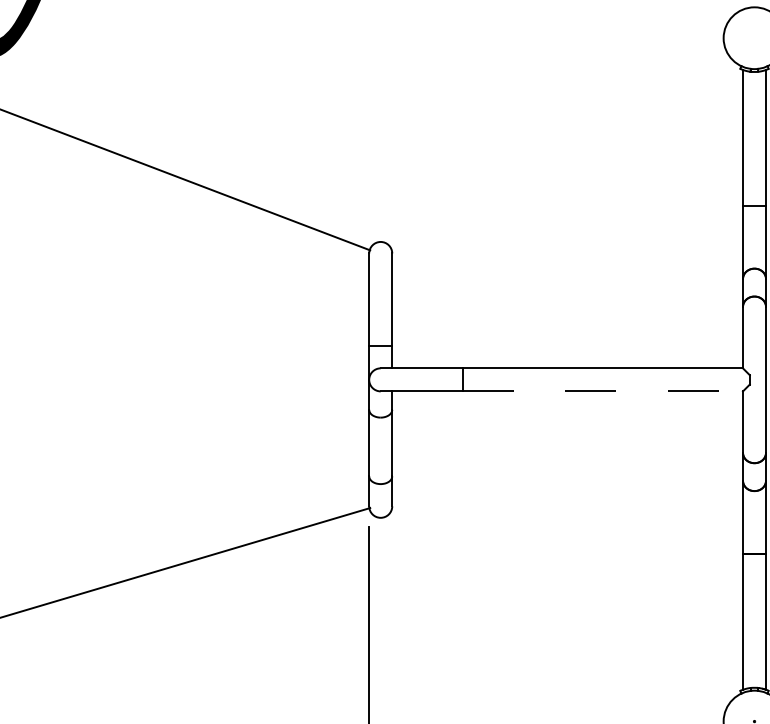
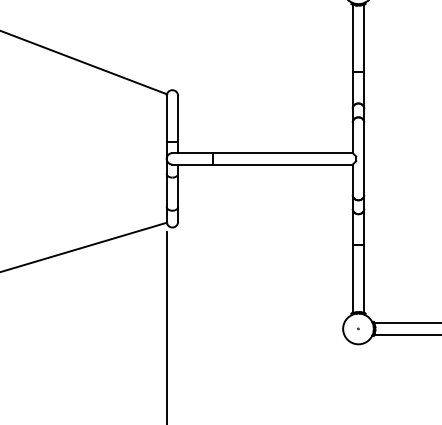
line: (603, 391) -> (283, 164), dashed -> solid

